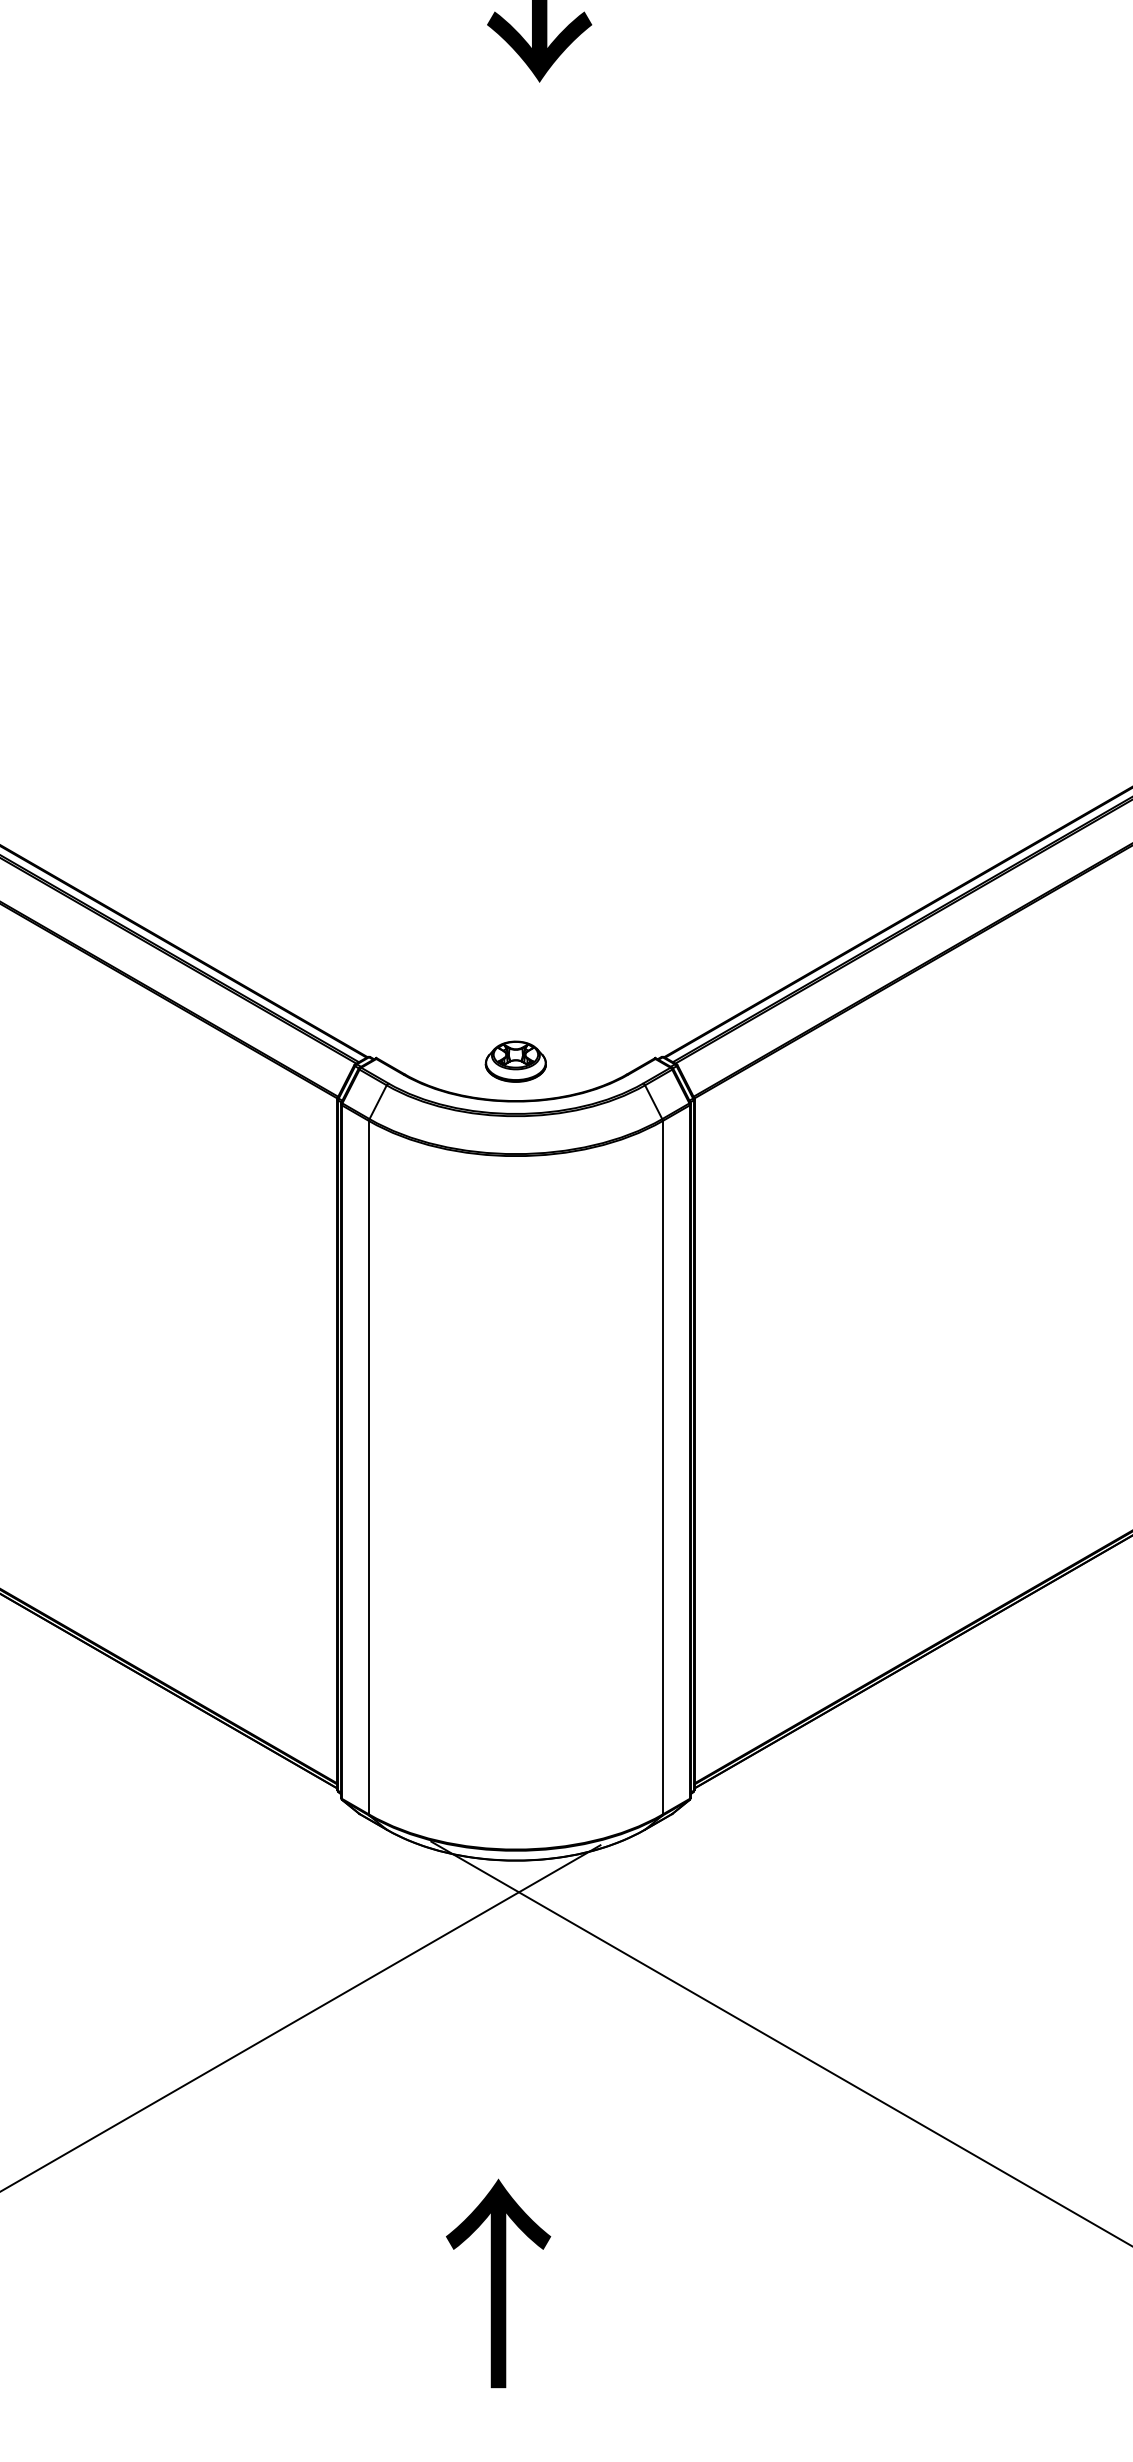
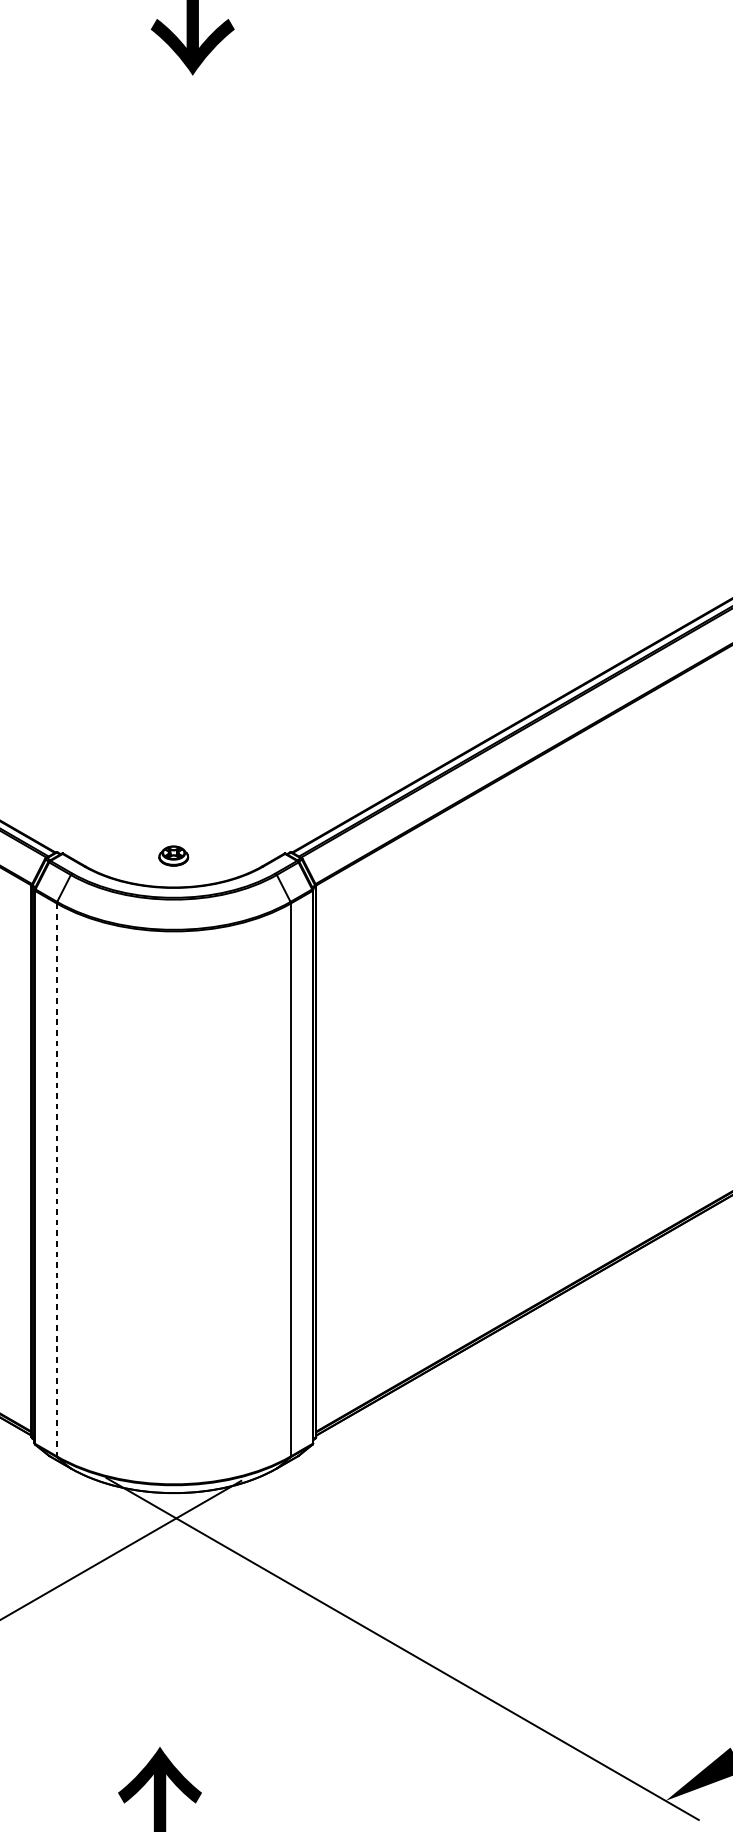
part: (515, 1061) -> (173, 855), size x0.6
line: (369, 1467) -> (57, 1179), solid -> dashed

